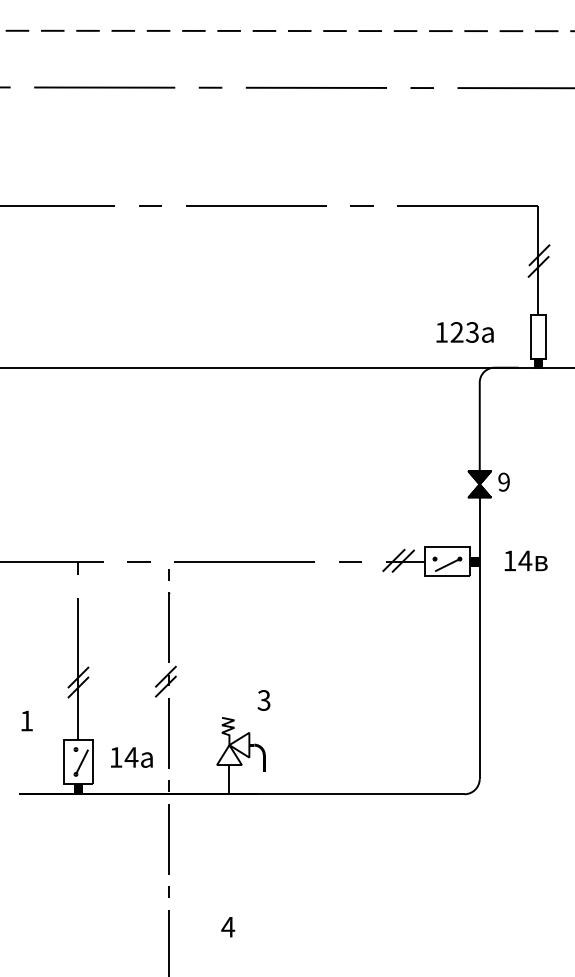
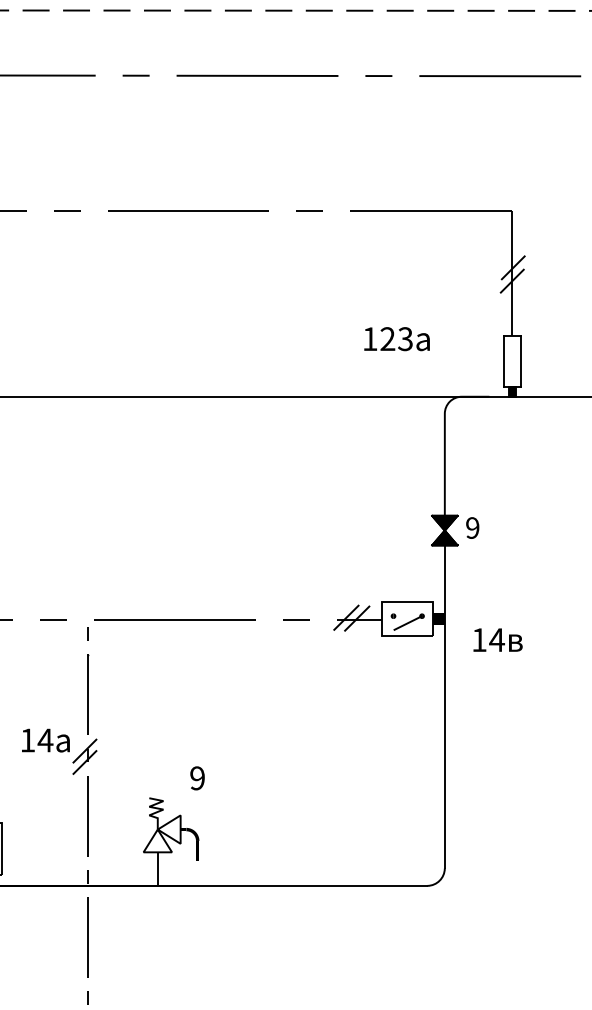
text: (464, 332) -> (396, 339), moved
text: (525, 560) -> (497, 639), moved
text: (263, 700) -> (196, 778), 3 -> 9
text: (131, 757) -> (45, 740), moved

